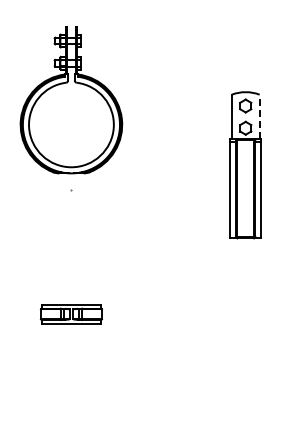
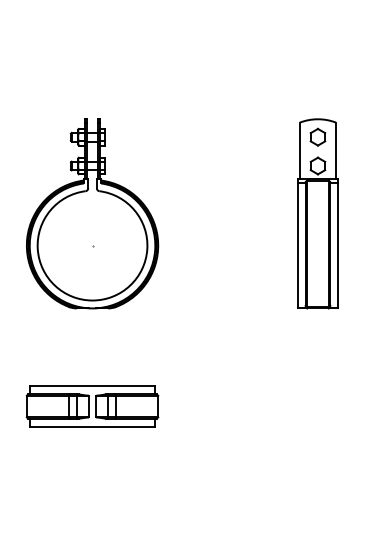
part: (71, 100) -> (92, 214), moved
line: (259, 116) -> (335, 150), dashed -> solid
part: (71, 314) -> (92, 406), size x1.67

